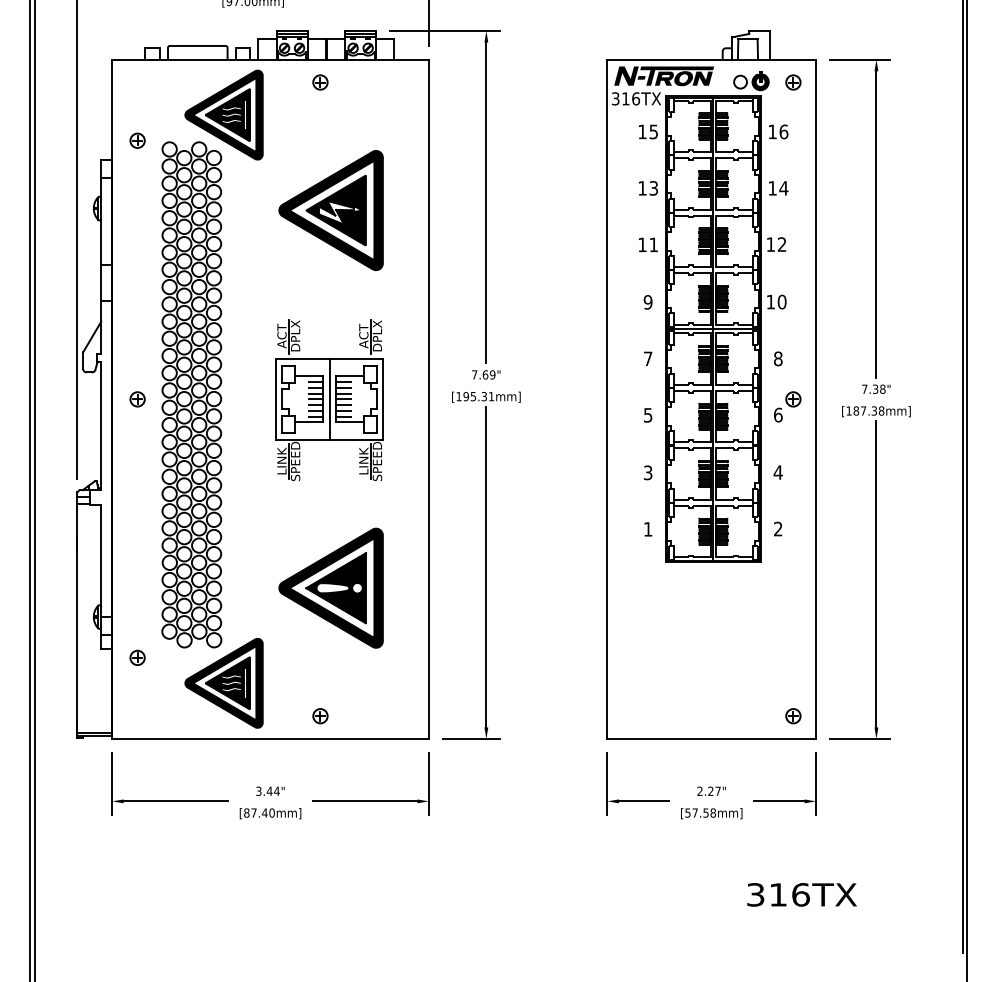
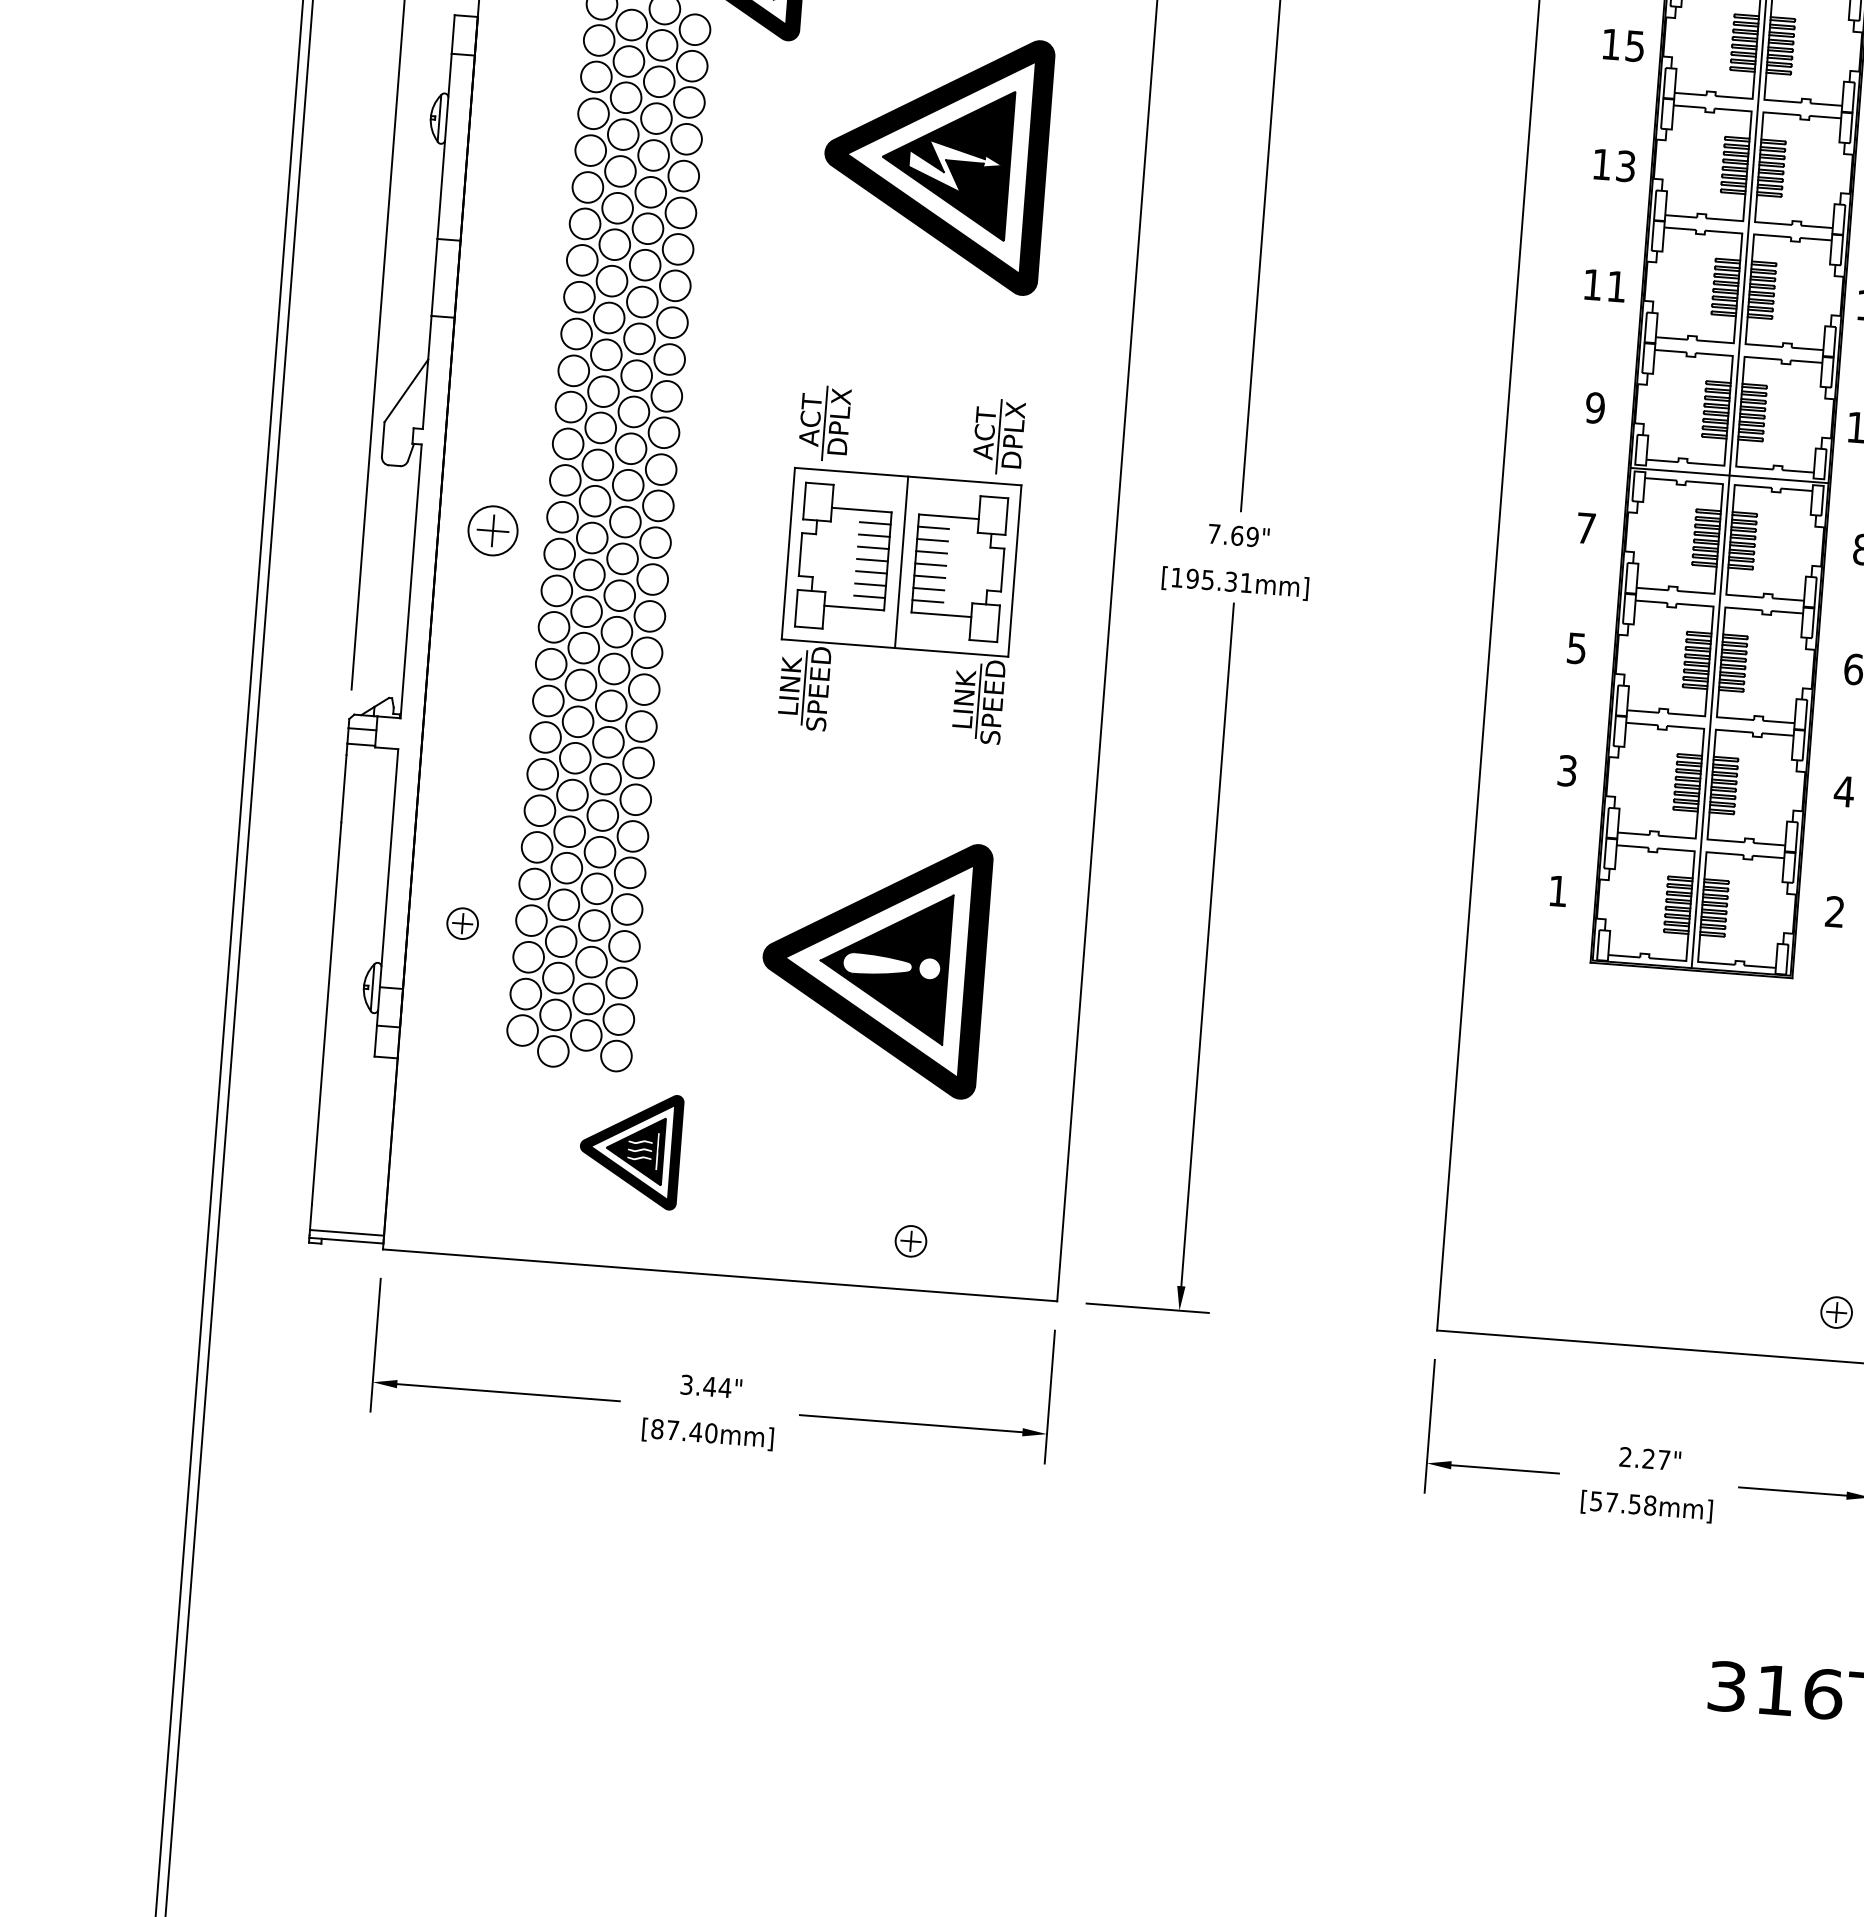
part: (137, 399) -> (492, 531), size x1.6
part: (137, 657) -> (462, 922), moved
part: (223, 683) -> (629, 1149), size x0.6
part: (320, 716) -> (911, 1241), moved

